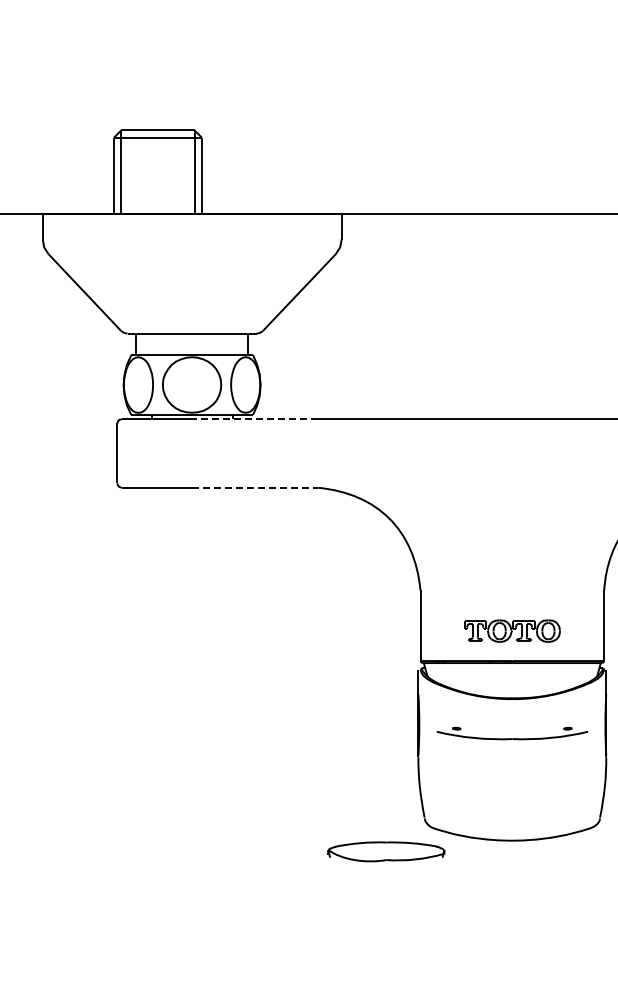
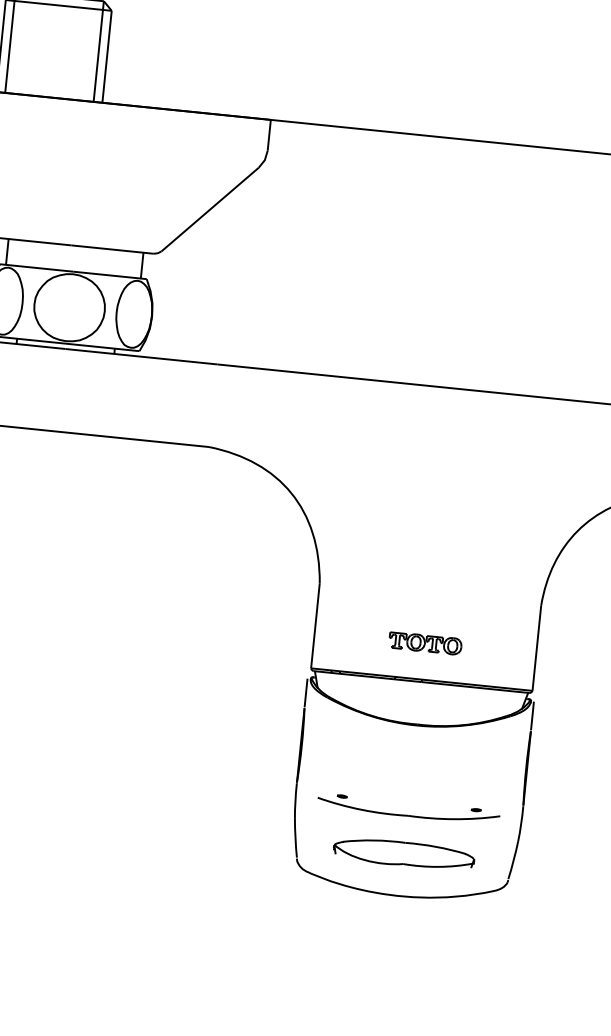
line: (254, 419) -> (140, 356), dashed -> solid
line: (255, 487) -> (133, 439), dashed -> solid
part: (512, 630) -> (425, 642), size x0.62
part: (512, 733) -> (408, 809), moved
part: (386, 851) -> (404, 853), moved

